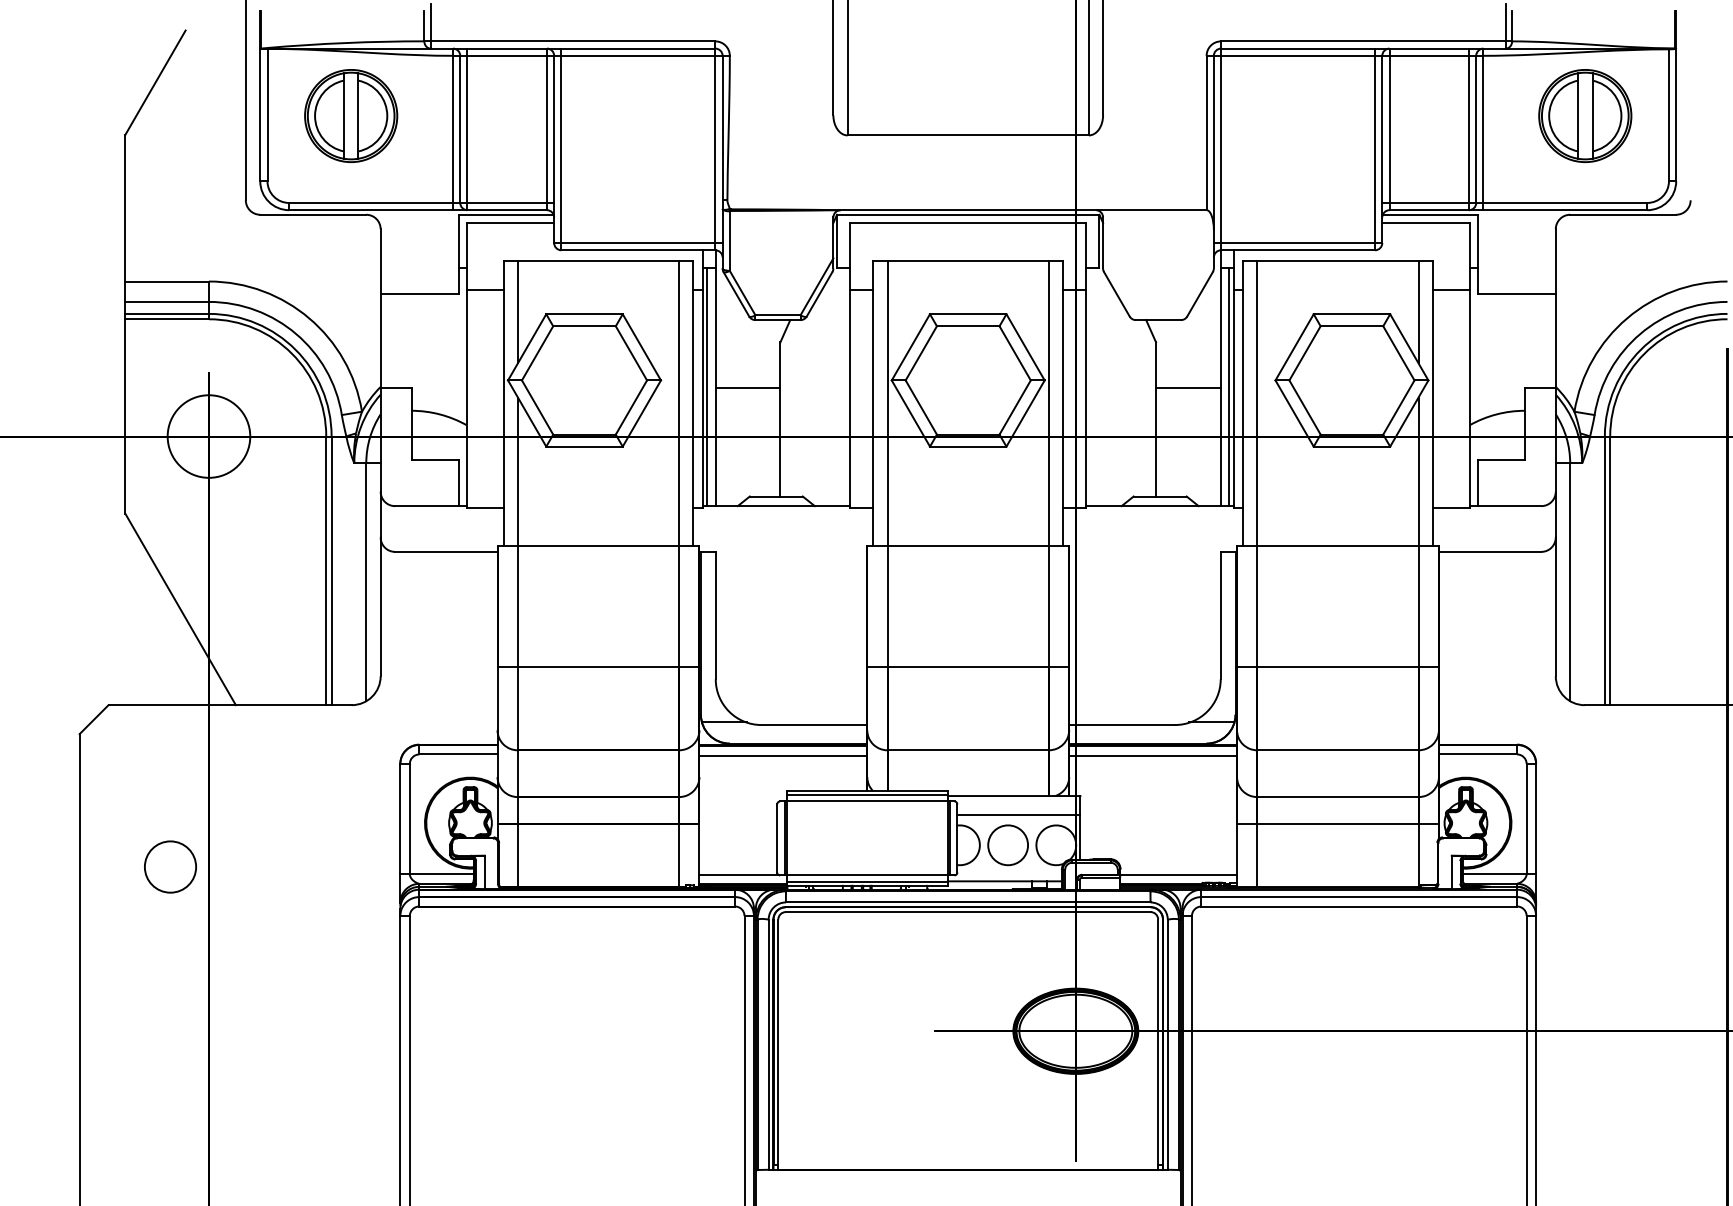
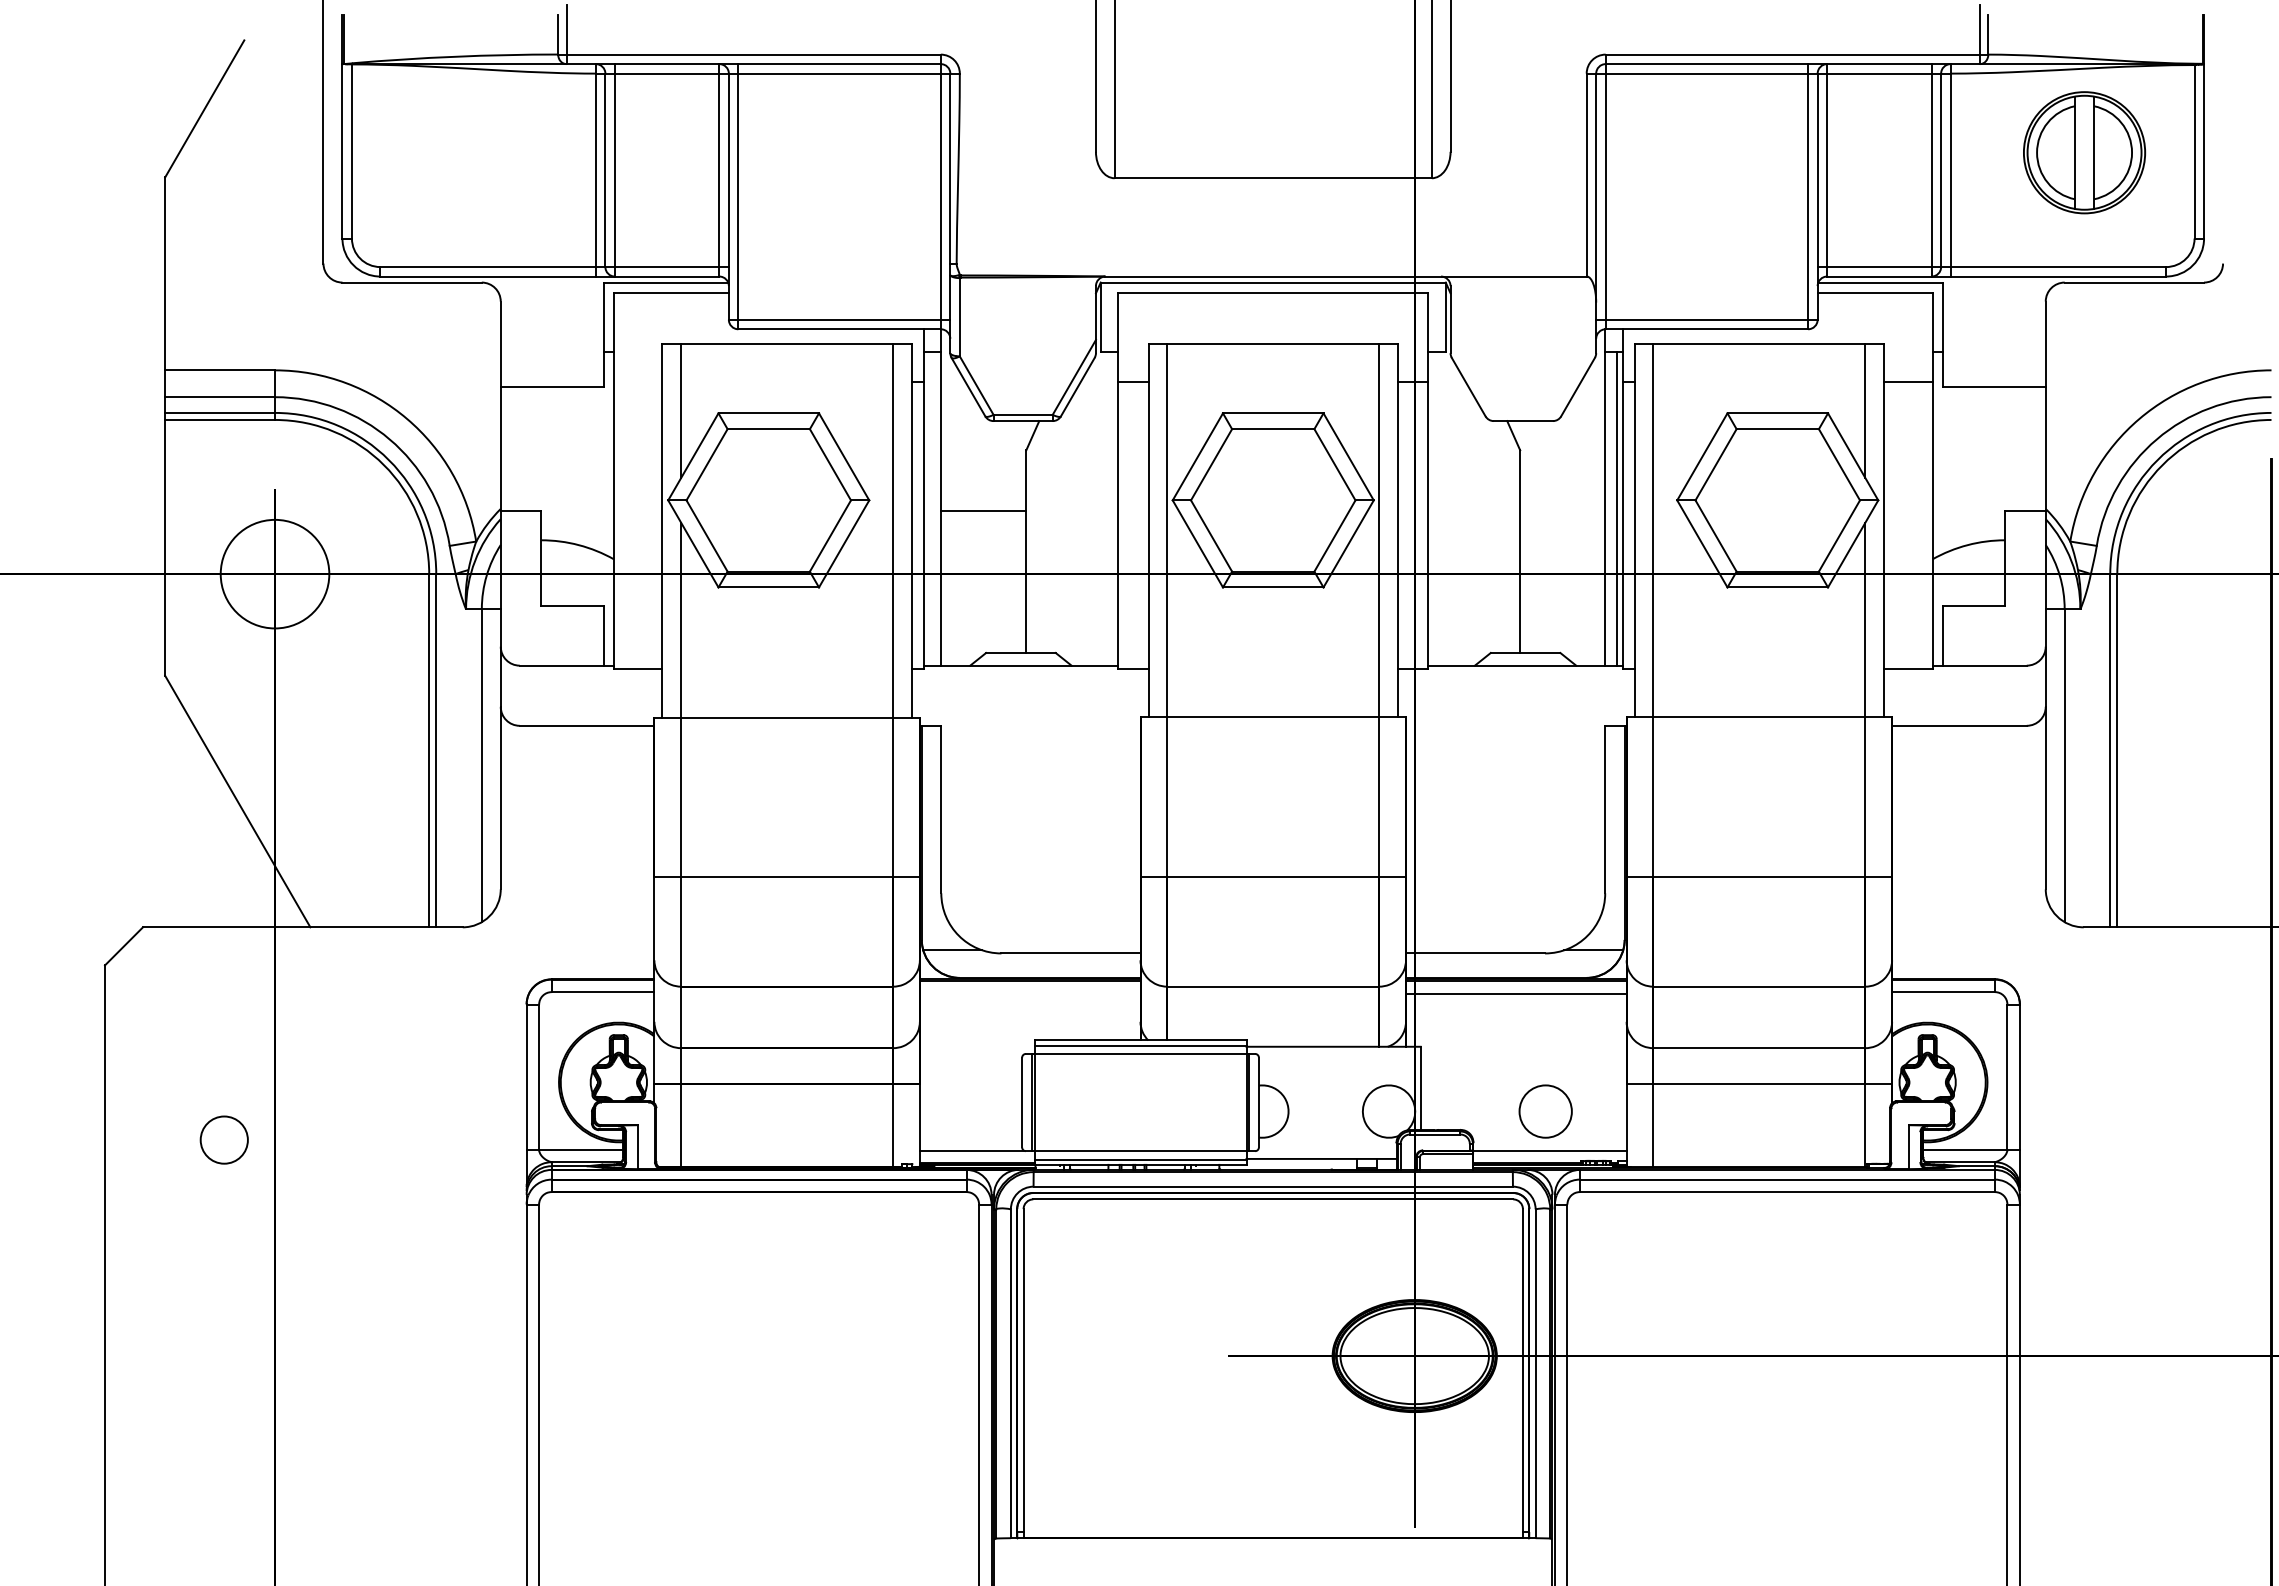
part: (350, 115) -> (461, 152), removed
line: (484, 290) -> (637, 381), removed
line: (706, 386) -> (929, 508), removed
line: (1188, 388) -> (1562, 510), removed
line: (782, 755) -> (1029, 993), removed
line: (1018, 814) -> (1339, 1071), removed
circle: (1007, 845) -> (1545, 1111), moved
circle: (169, 866) -> (223, 1139), size x0.7

